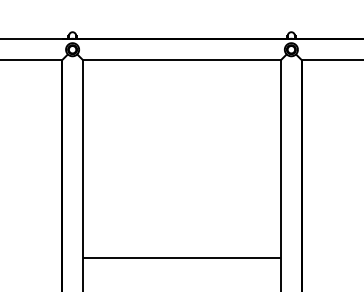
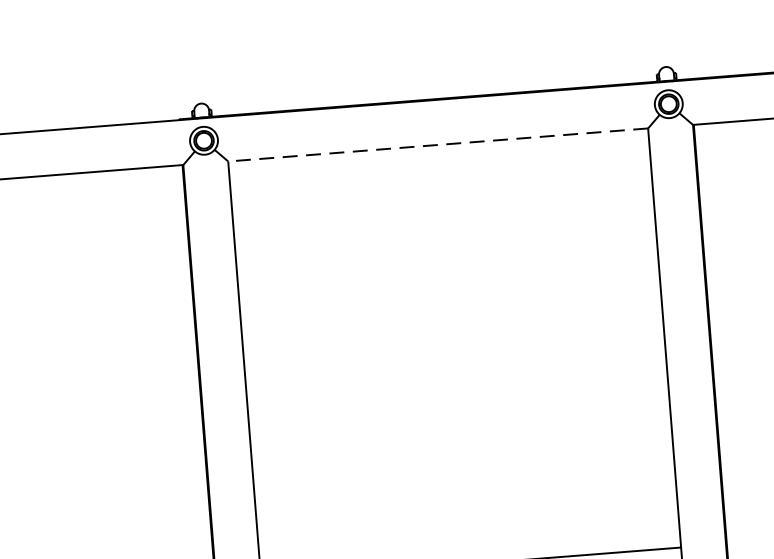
line: (182, 60) -> (439, 145), solid -> dashed

